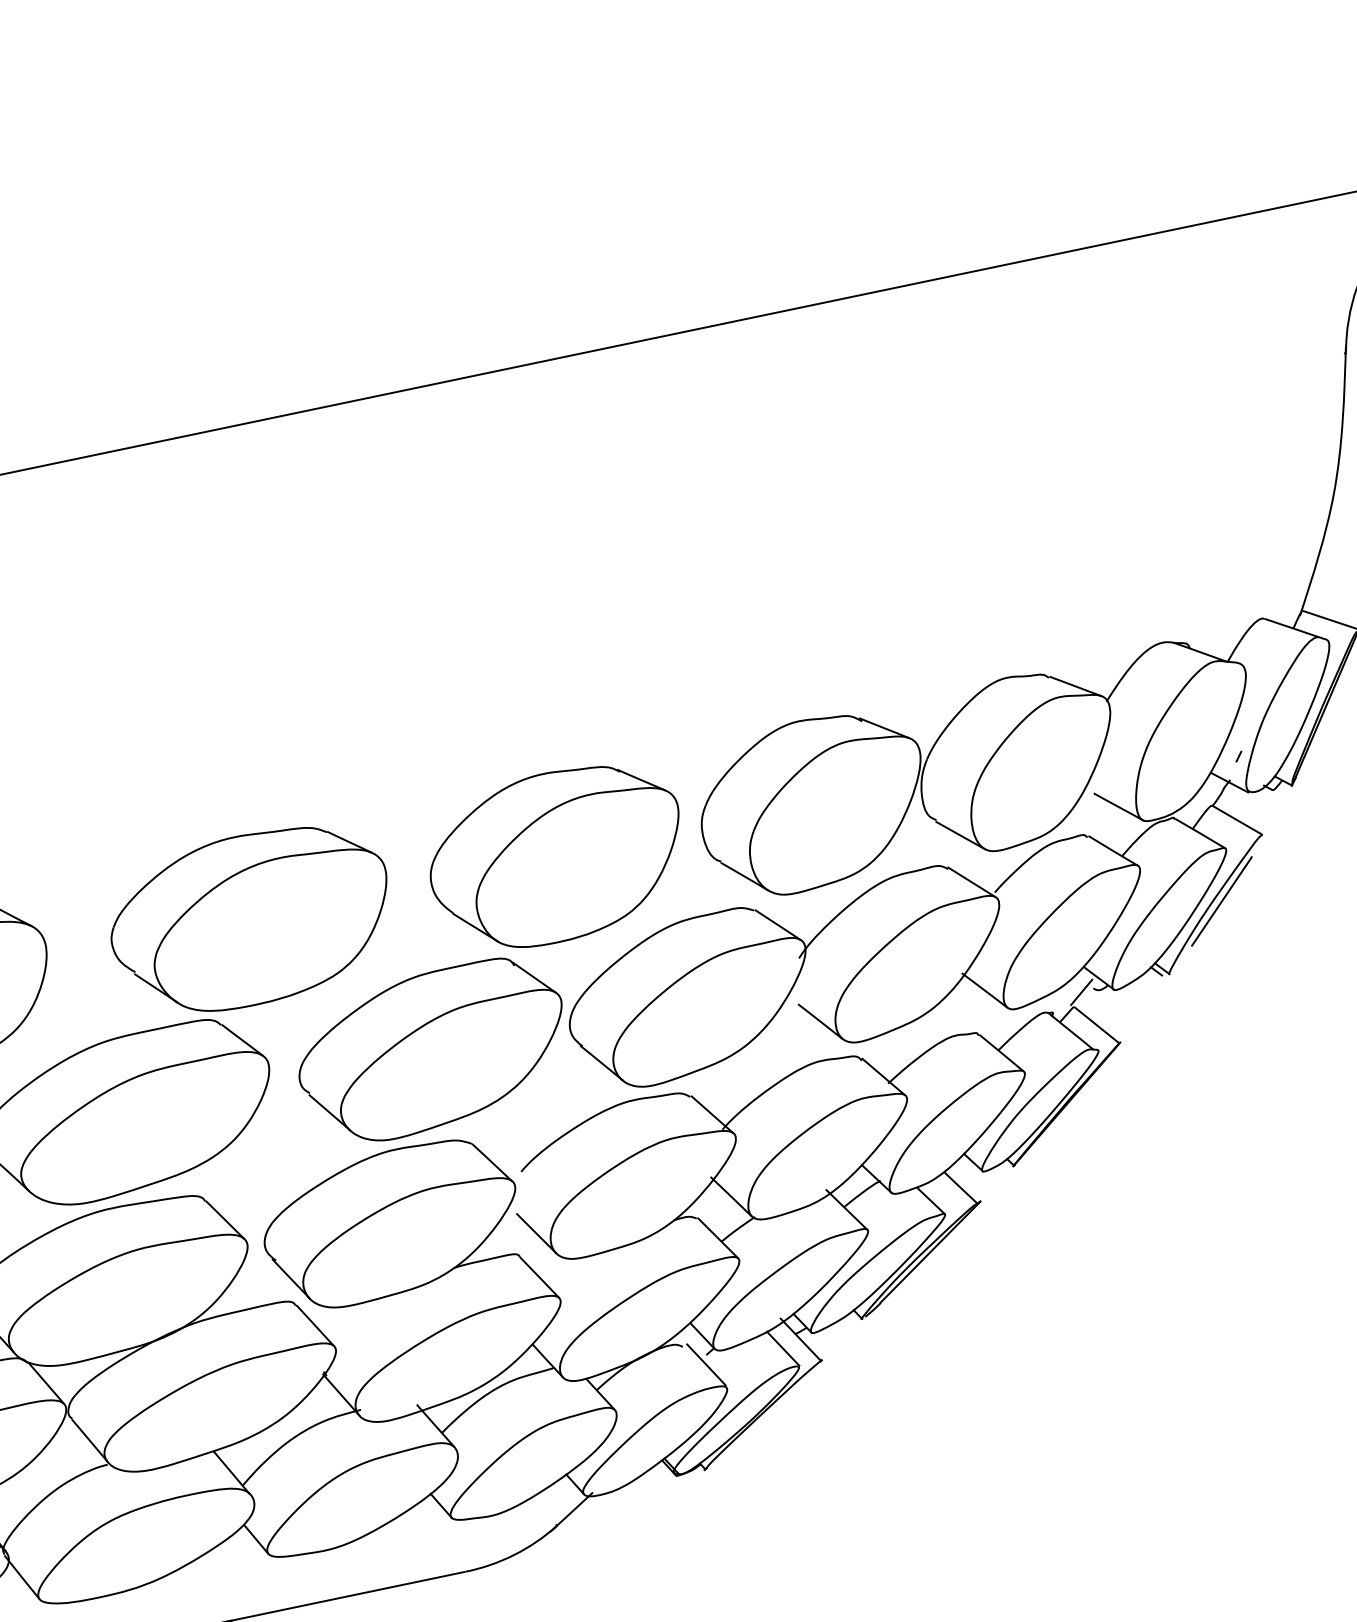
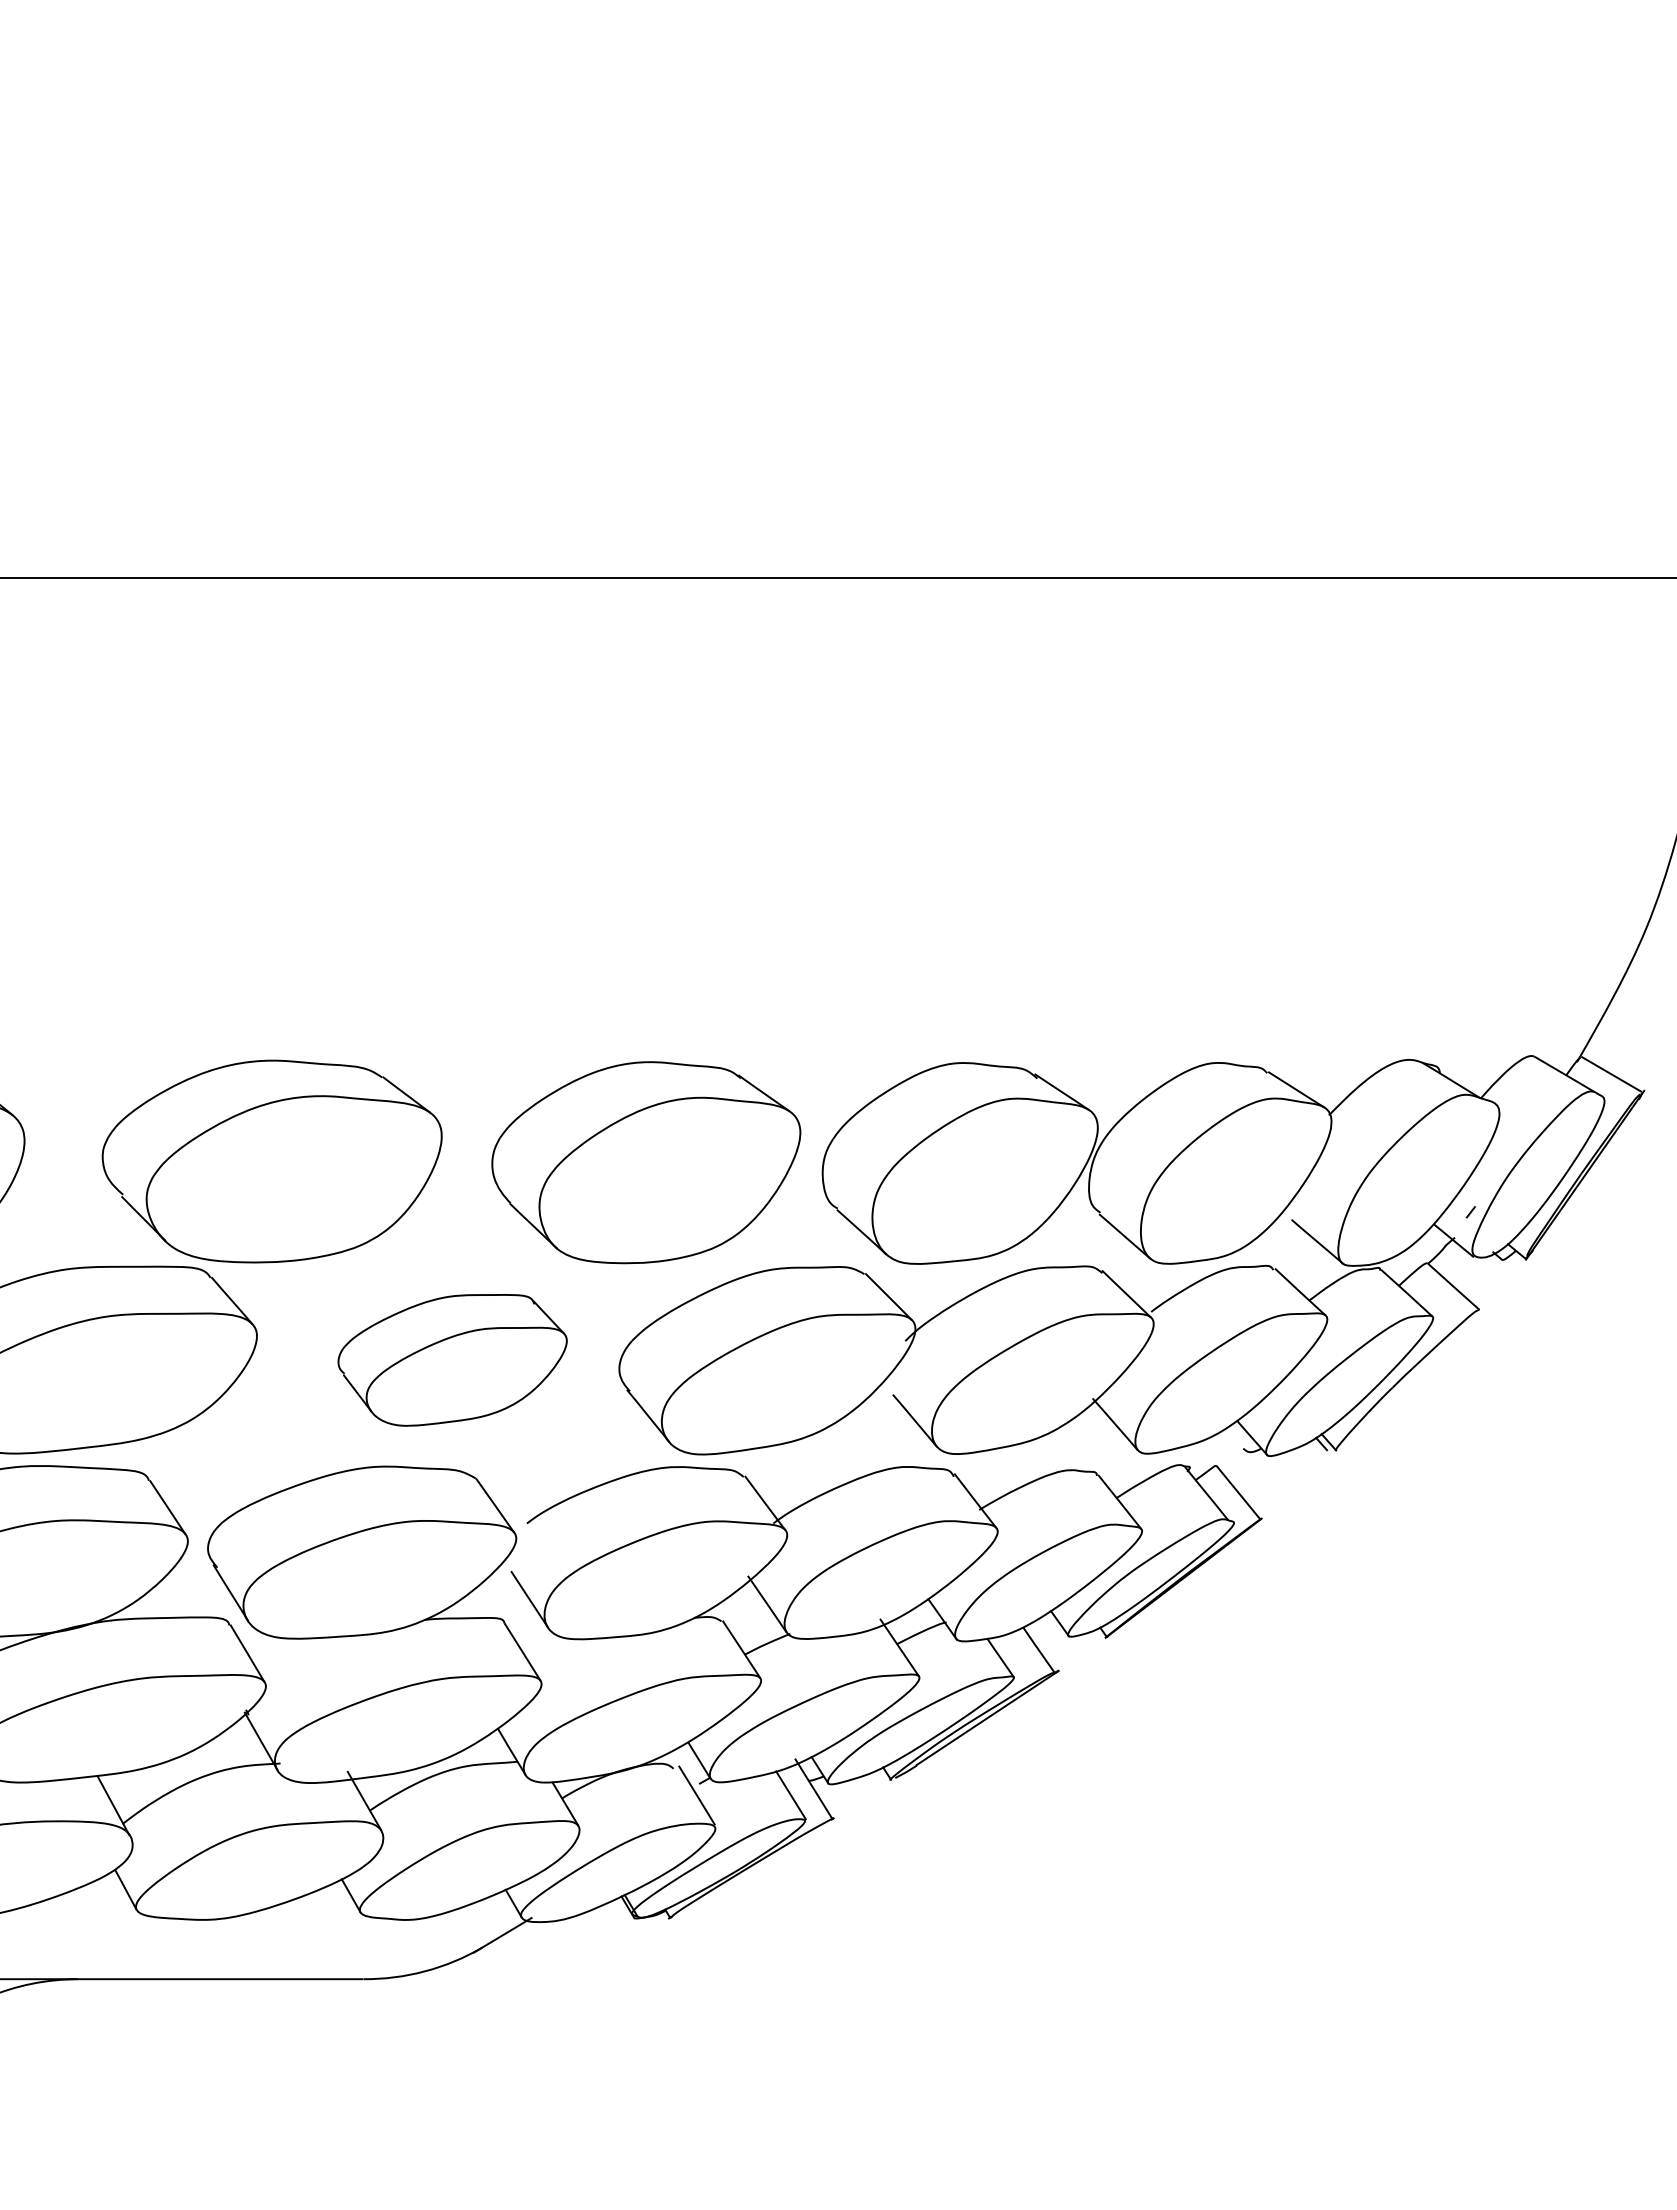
line: (1221, 901) -> (1415, 1377), removed
line: (1081, 992) -> (1228, 1450), removed
part: (432, 1051) -> (452, 1360), size x0.7

